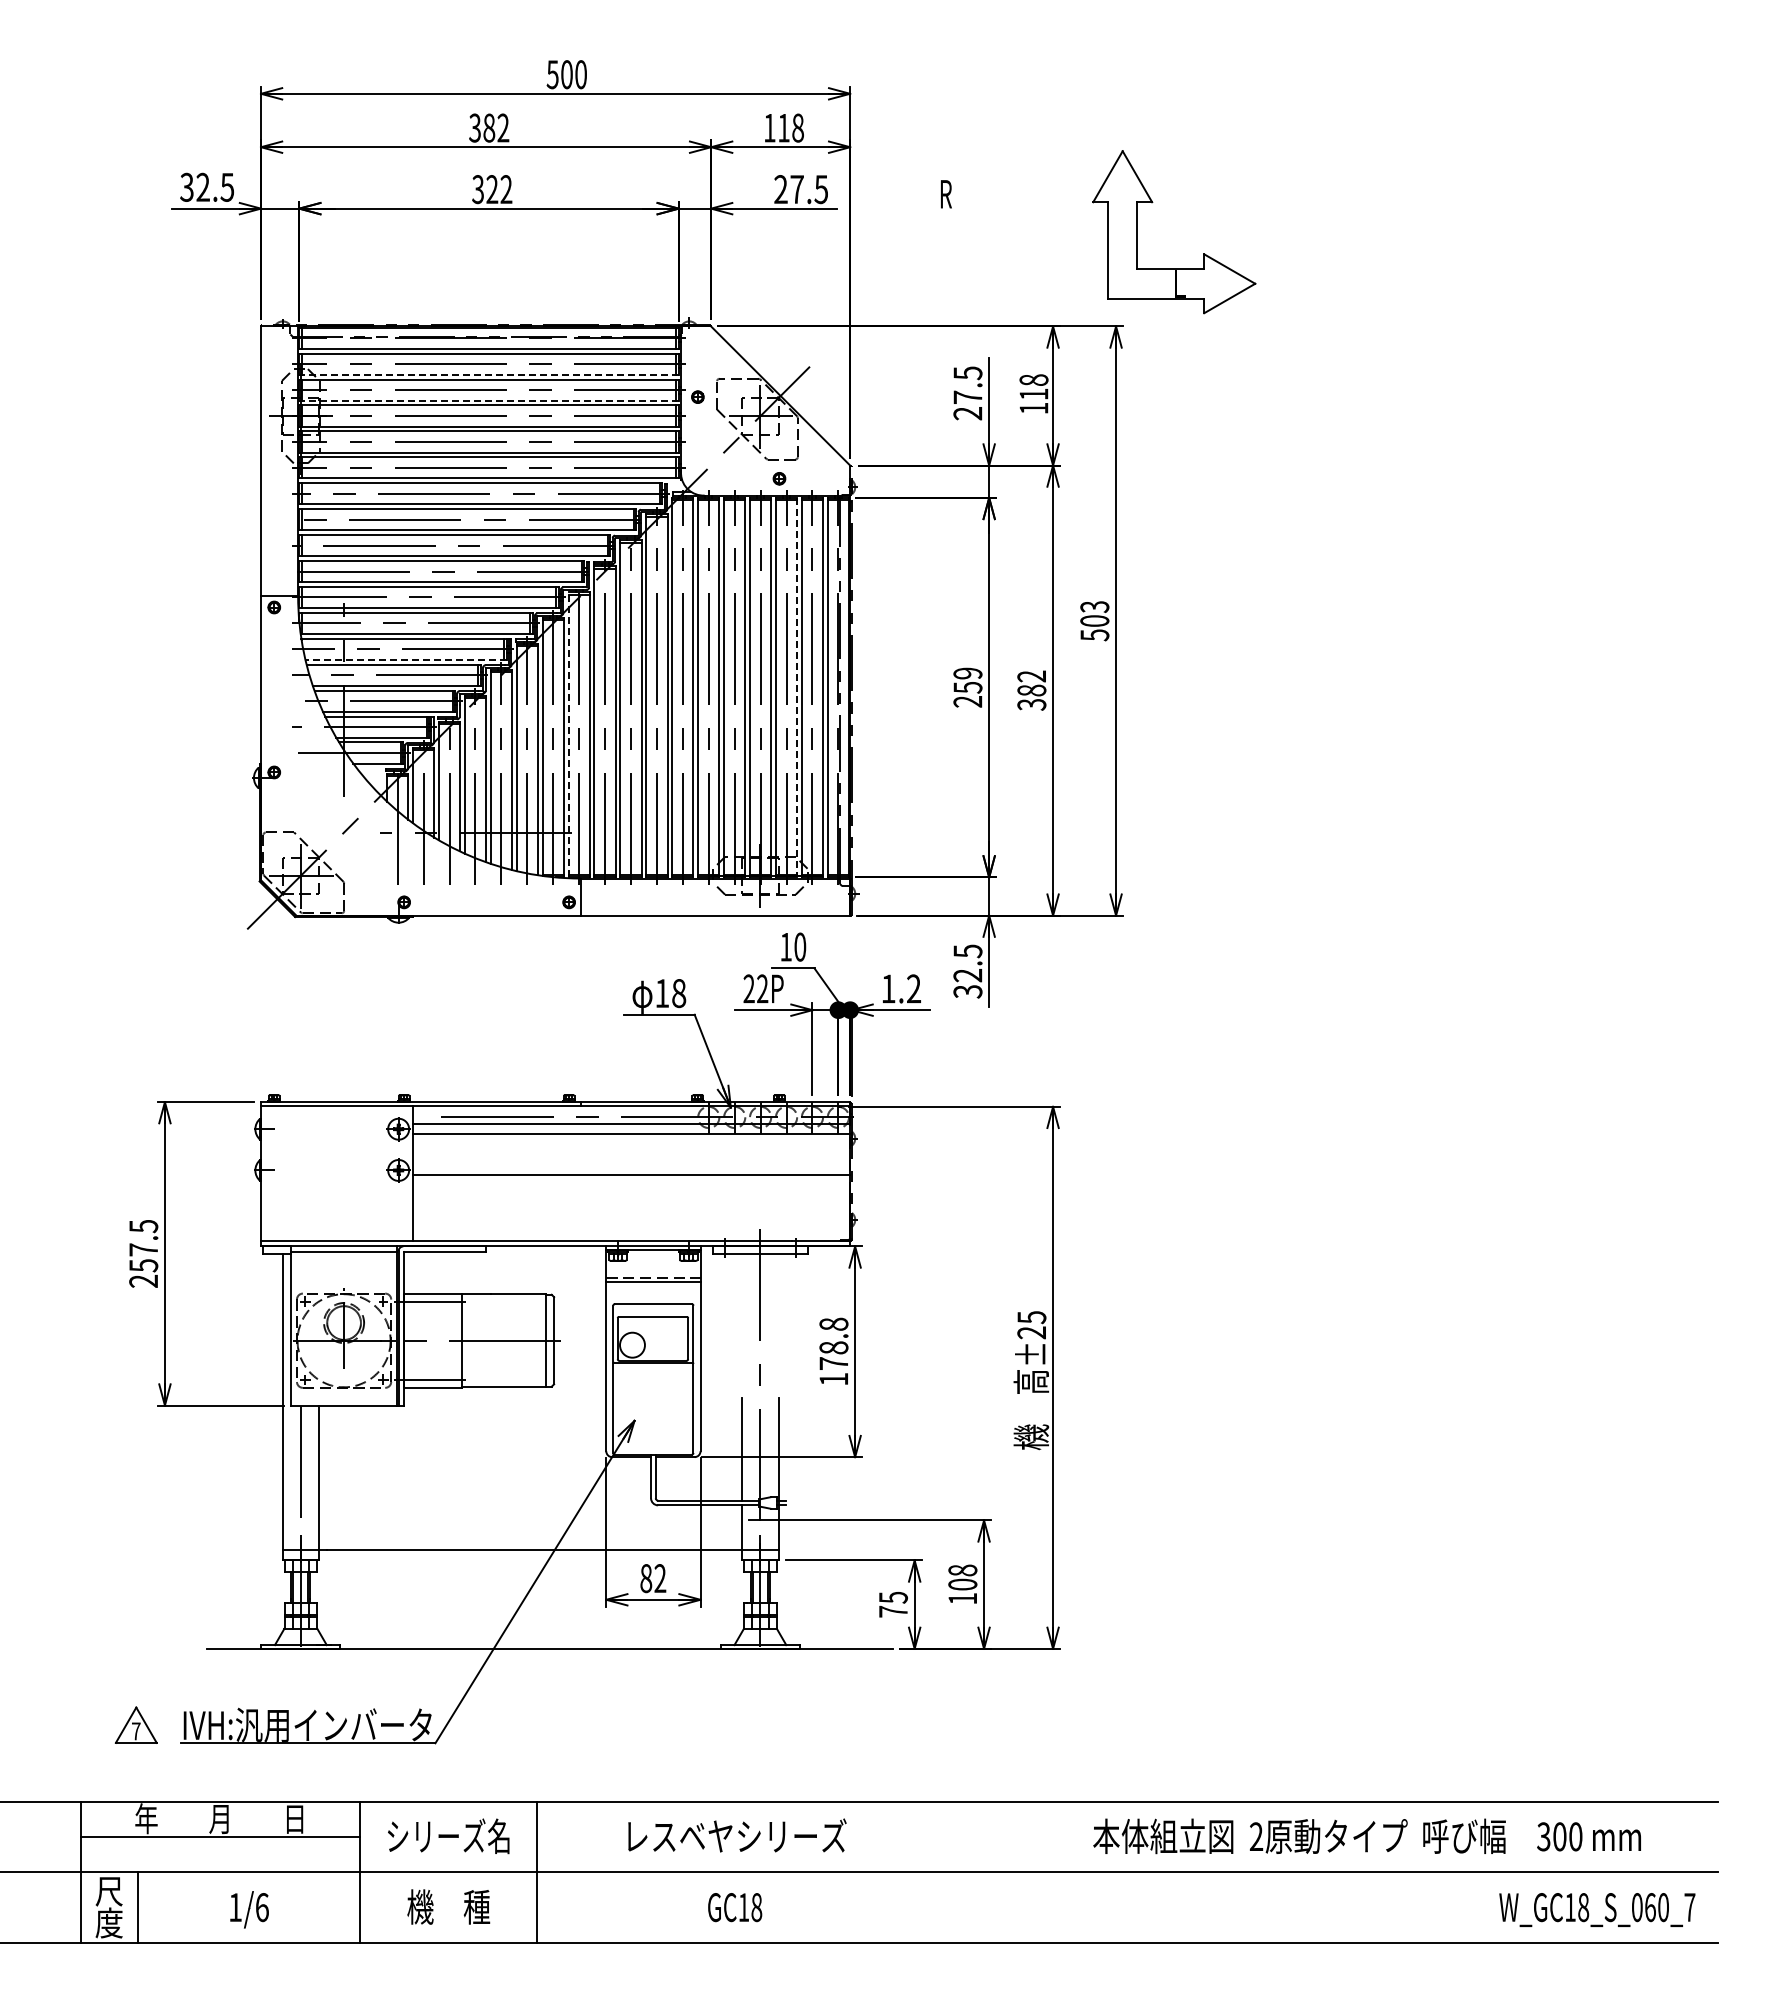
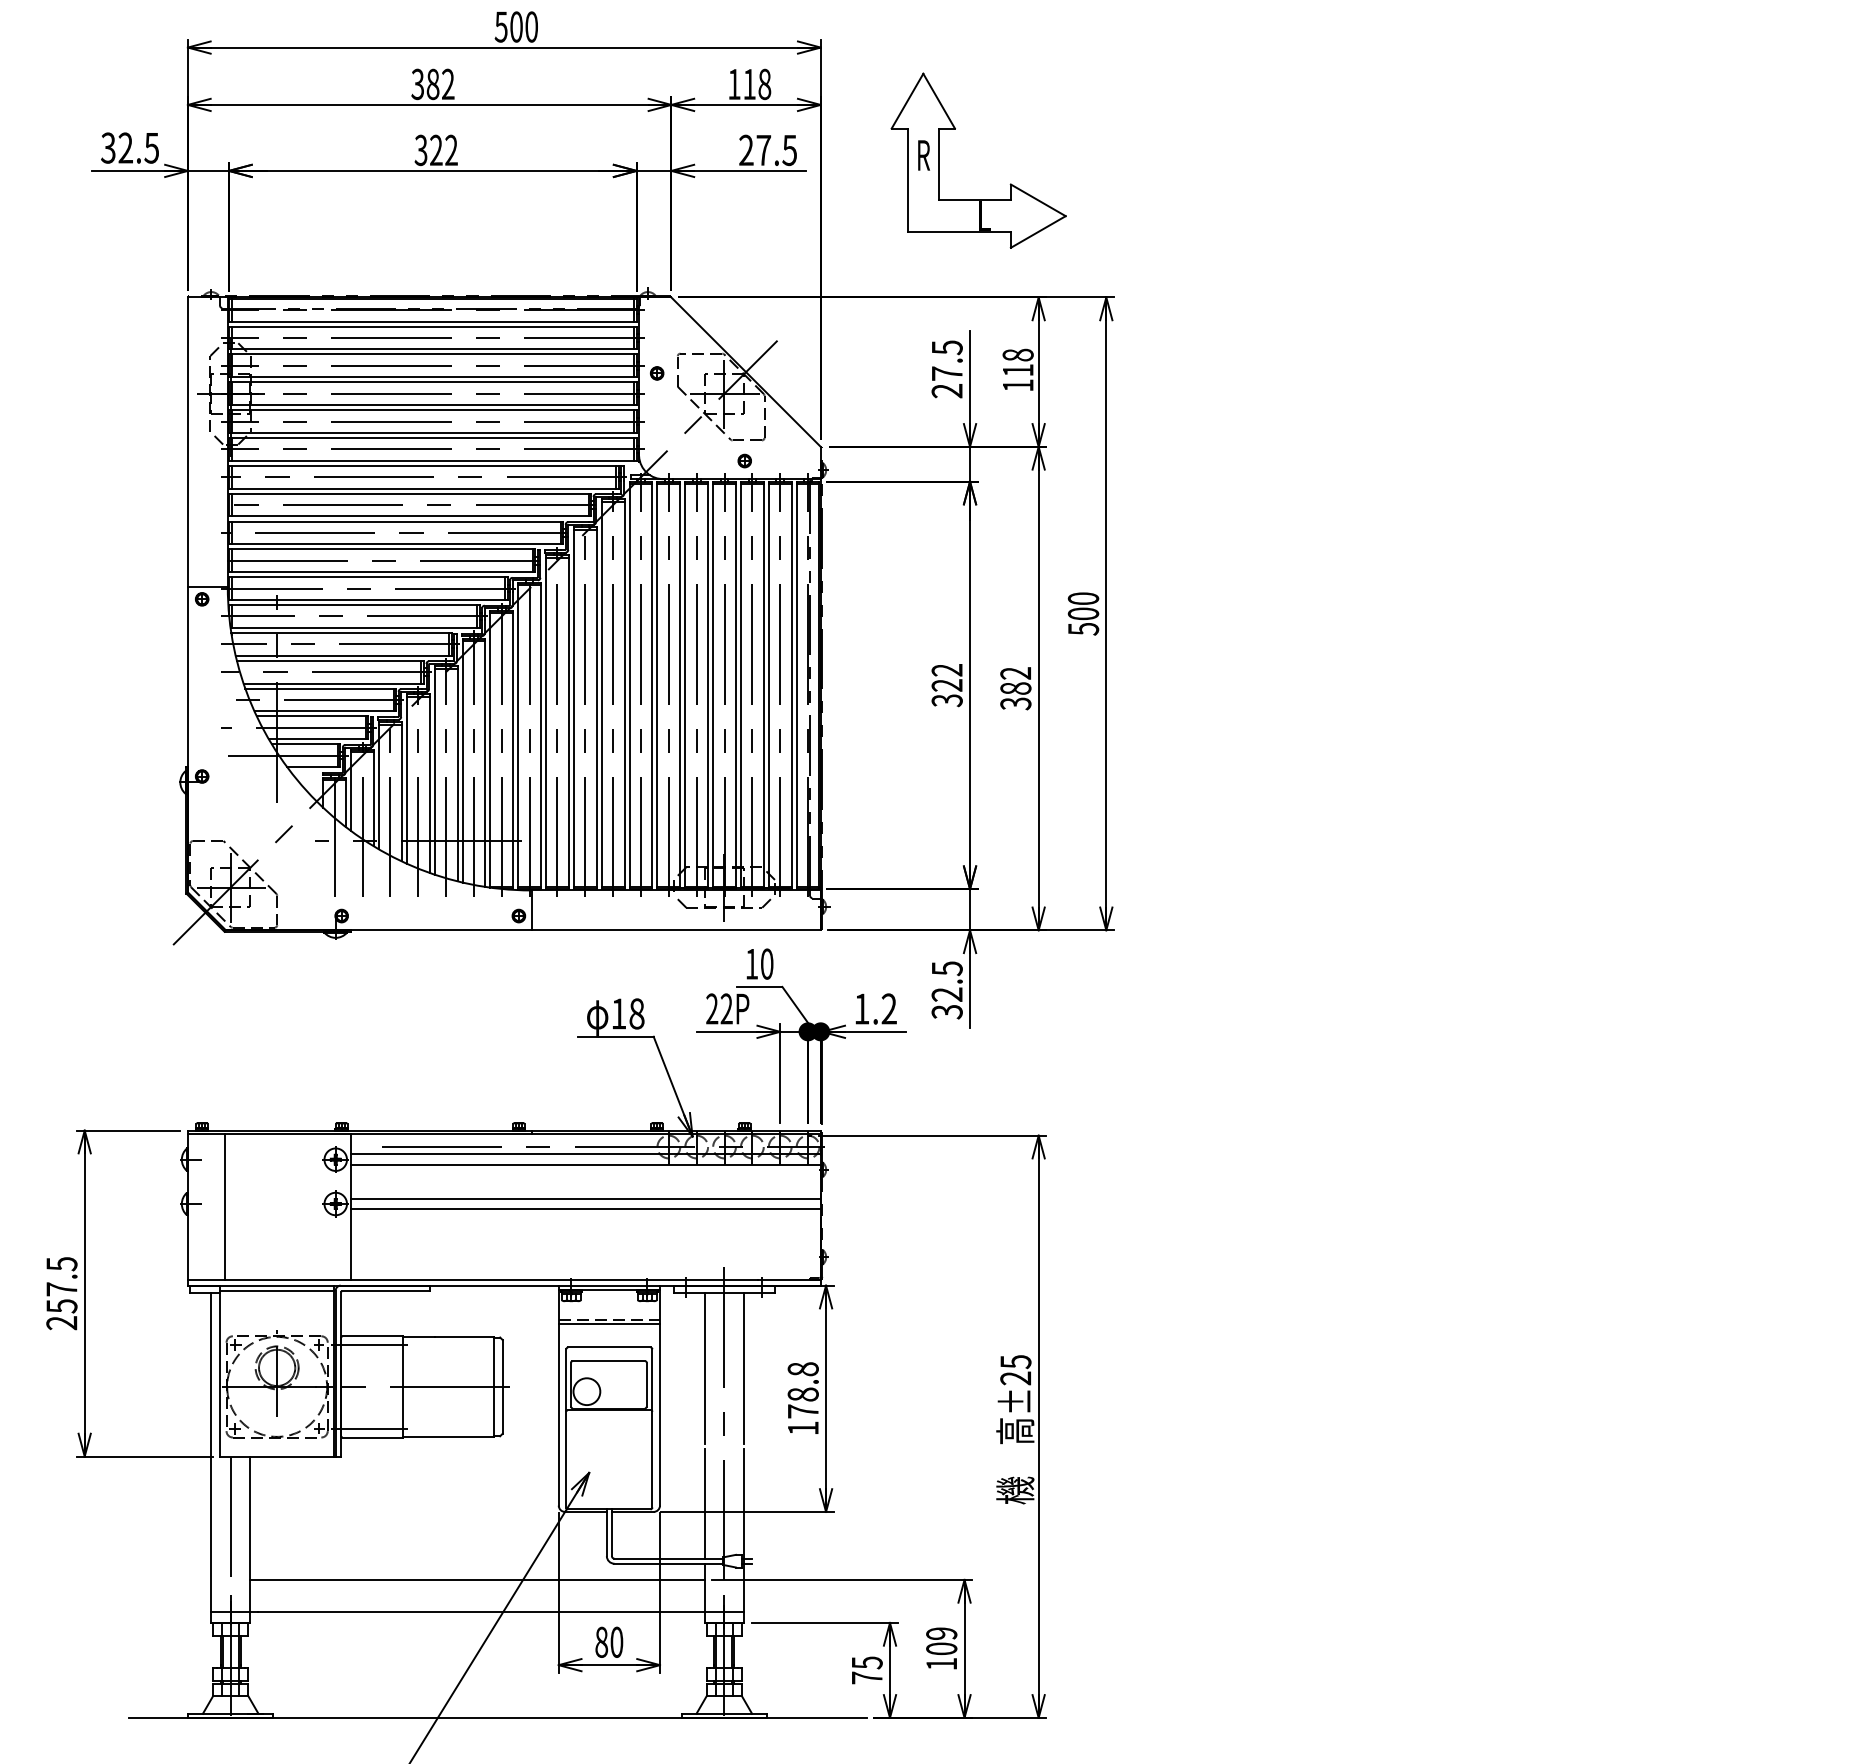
part: (1203, 253) -> (1010, 183), moved
line: (489, 374) -> (433, 349), dashed -> solid
line: (489, 400) -> (433, 376), dashed -> solid
text: (1094, 607) -> (1083, 599), 503 -> 500
line: (406, 659) -> (344, 655), dashed -> solid
line: (797, 687) -> (764, 685), dashed -> solid
text: (967, 687) -> (946, 685), 259 -> 322
line: (568, 734) -> (518, 735), dashed -> solid
line: (631, 1165) -> (585, 1198), added
line: (295, 1173) -> (224, 1207), added
line: (742, 1323) -> (705, 1368), added
line: (778, 1323) -> (743, 1368), added
line: (530, 1520) -> (477, 1579), added
text: (962, 1570) -> (941, 1633), 108 -> 109
text: (660, 1578) -> (616, 1642), 82 -> 80

